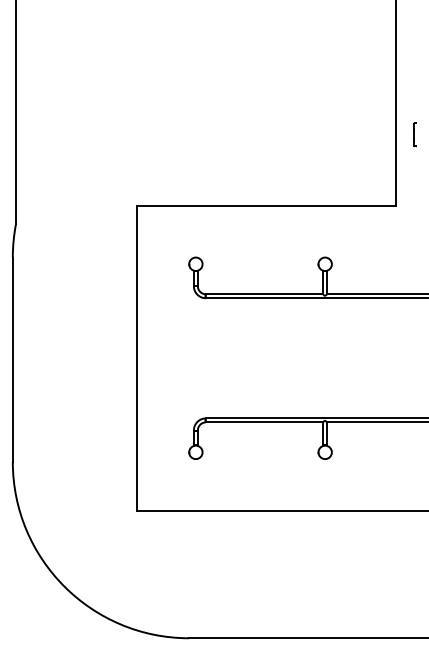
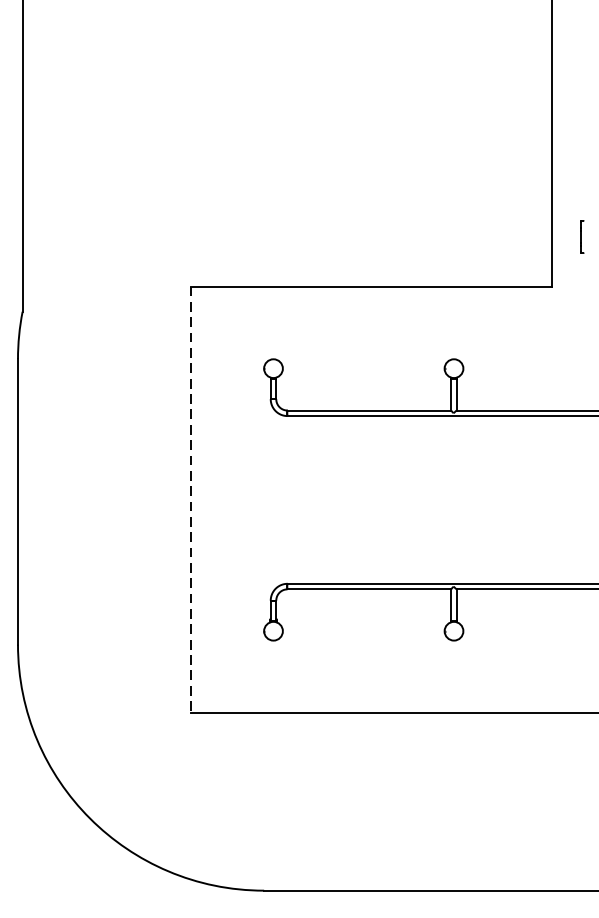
part: (414, 134) -> (581, 236), moved
line: (137, 358) -> (192, 500), solid -> dashed

